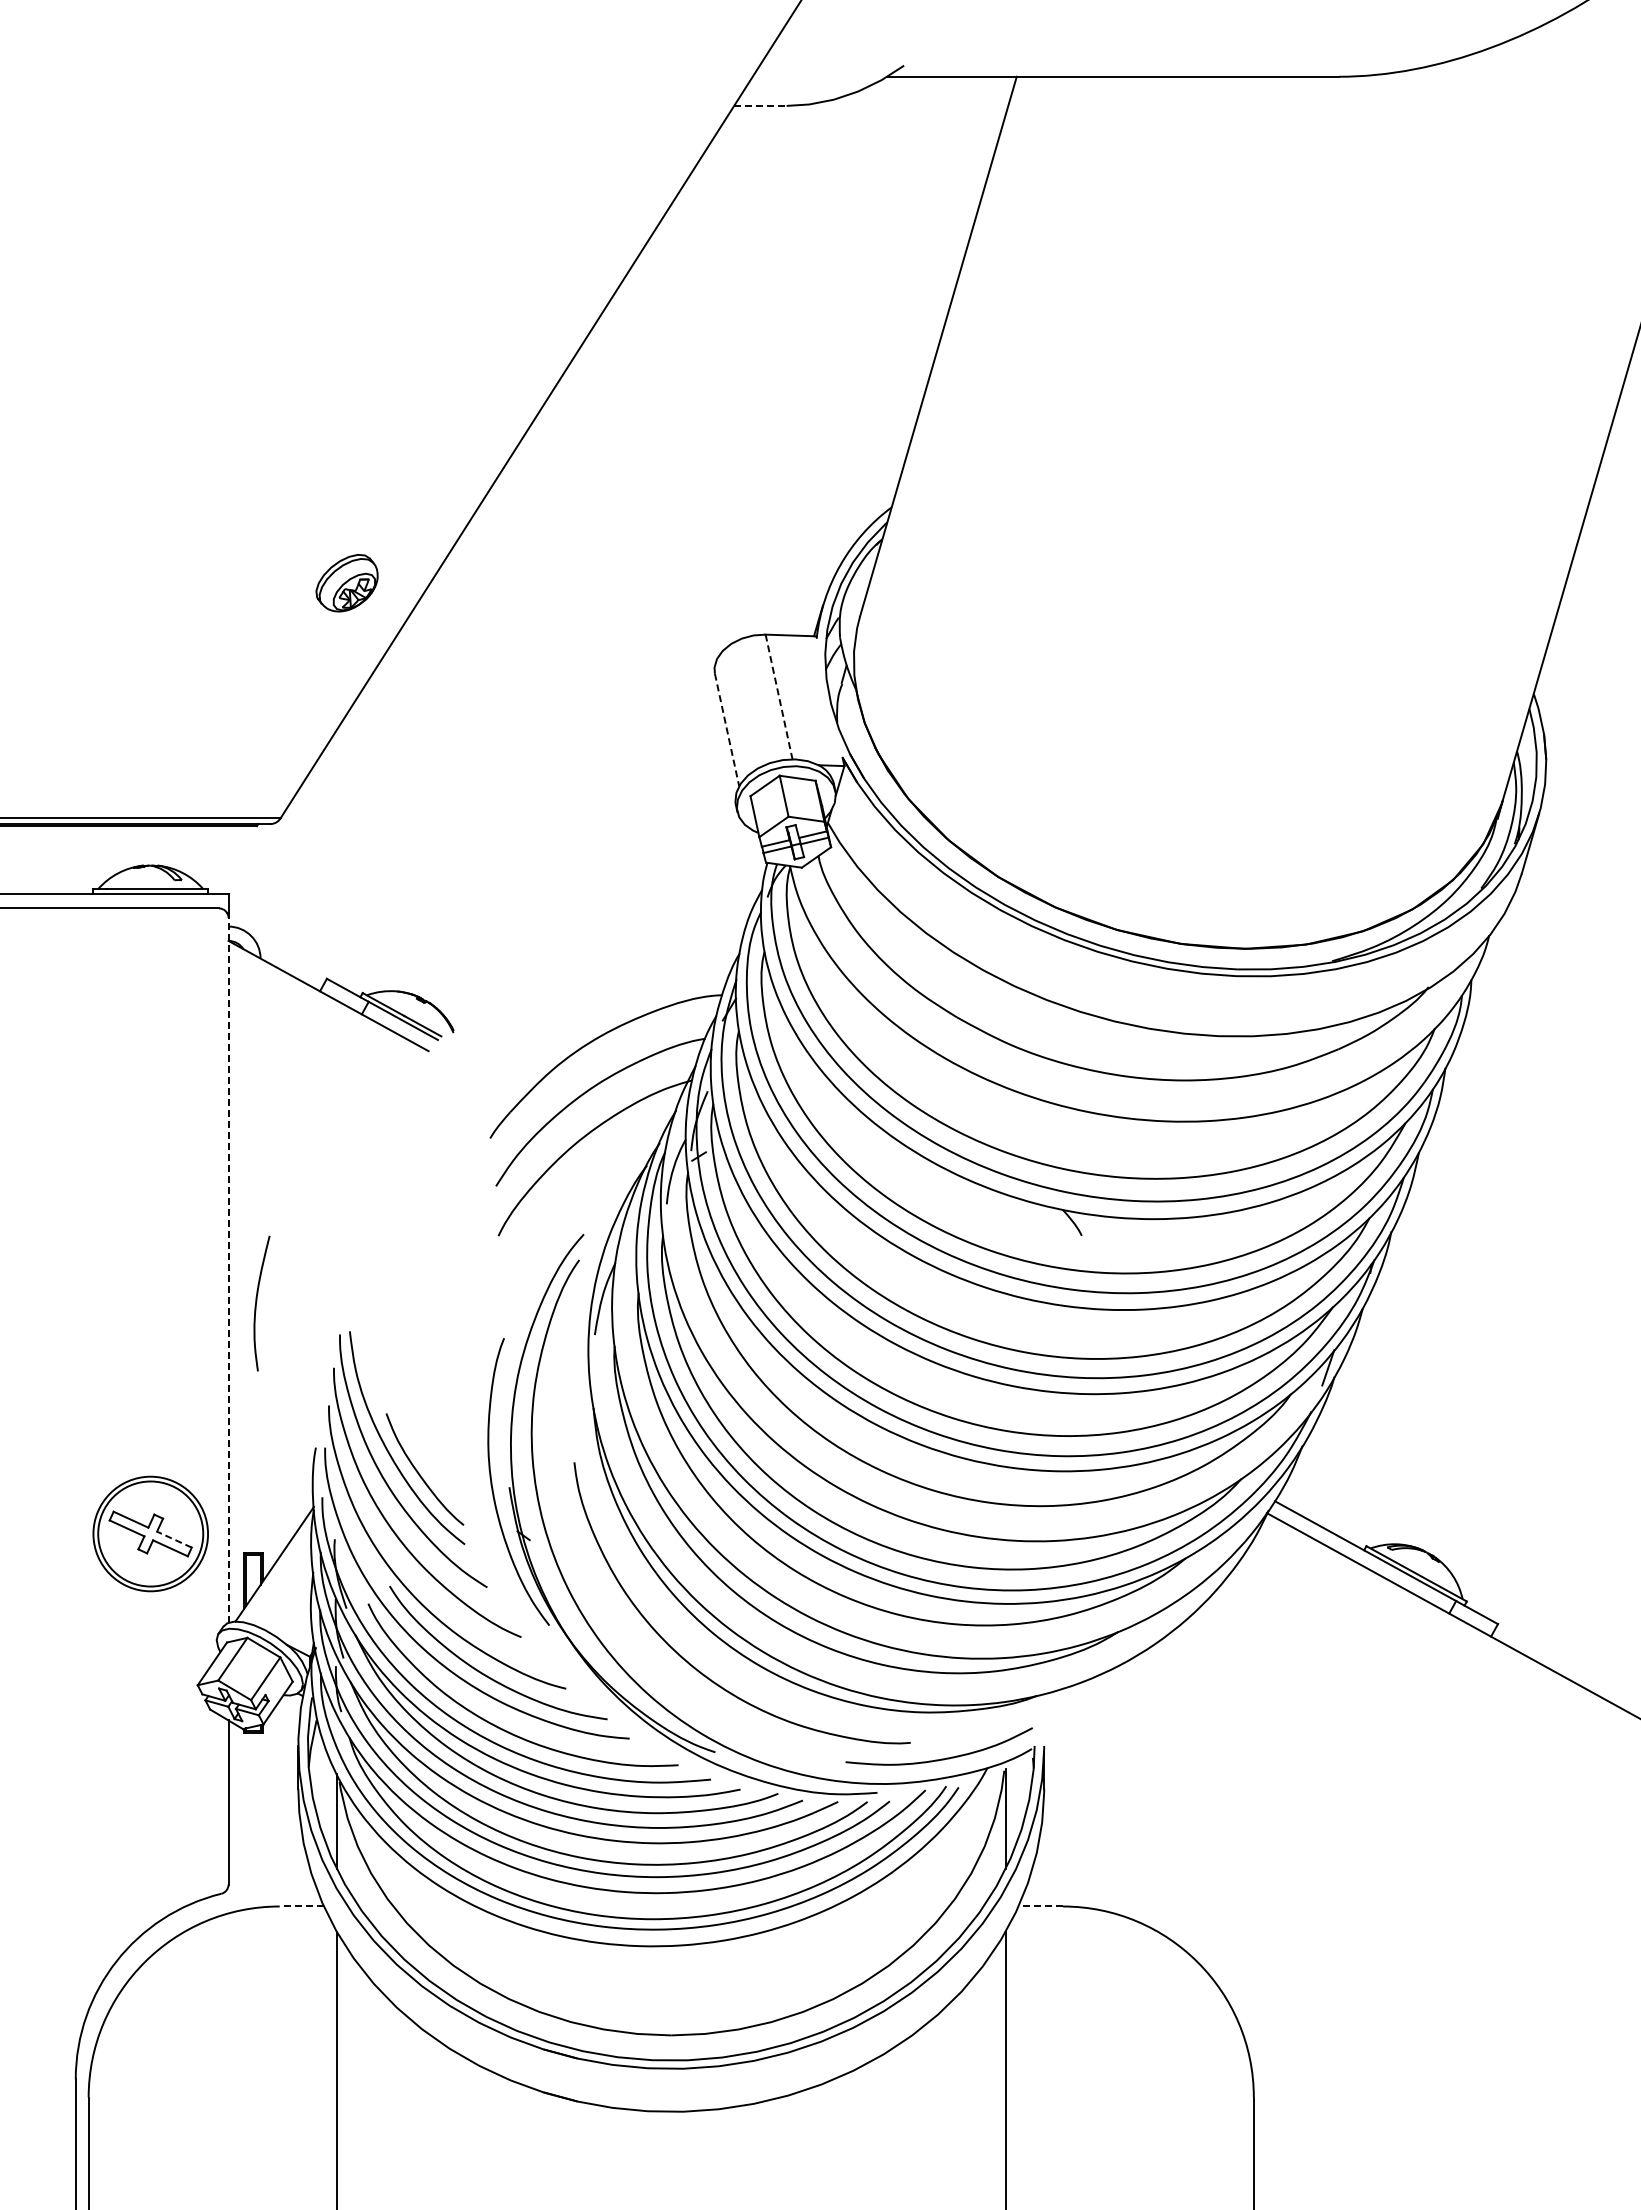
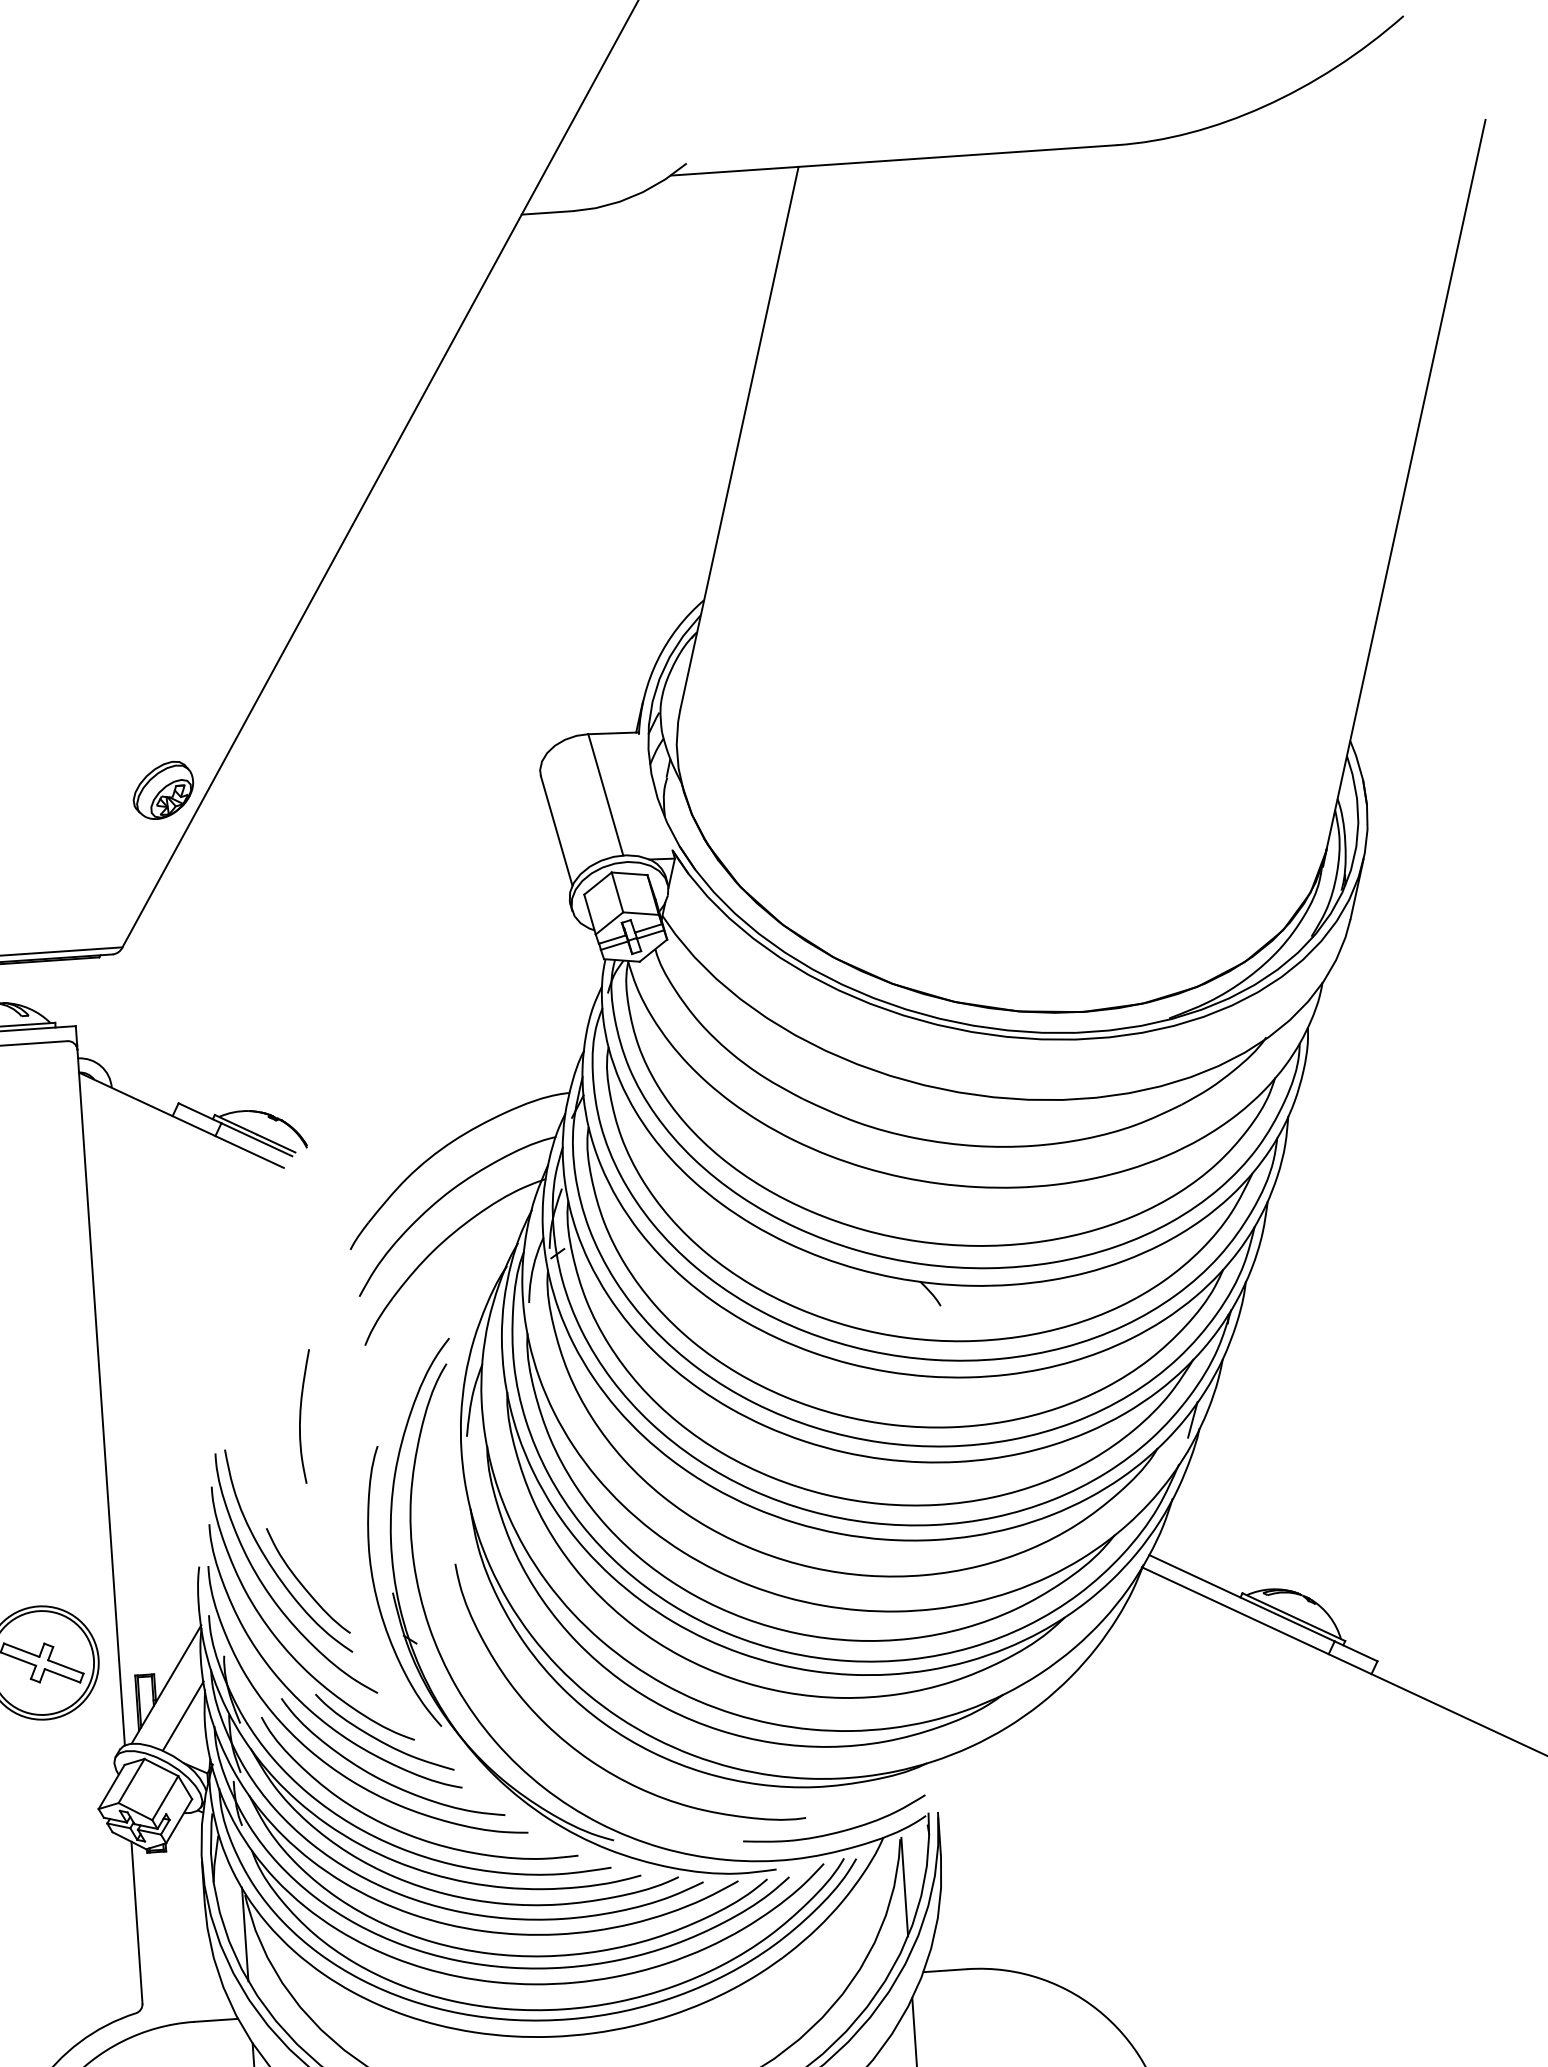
line: (760, 105) -> (547, 212), dashed -> solid
part: (346, 583) -> (162, 790), moved
line: (779, 697) -> (606, 795), dashed -> solid
line: (727, 729) -> (557, 830), dashed -> solid
line: (228, 1269) -> (101, 1396), dashed -> solid
curve: (257, 1301) -> (301, 1414), moved
line: (173, 1539) -> (64, 1666), dashed -> solid
line: (289, 1596) -> (183, 1715), added
curve: (487, 1635) -> (381, 1740), added
line: (301, 1906) -> (215, 2020), dashed -> solid
line: (1040, 1906) -> (945, 1970), dashed -> solid

